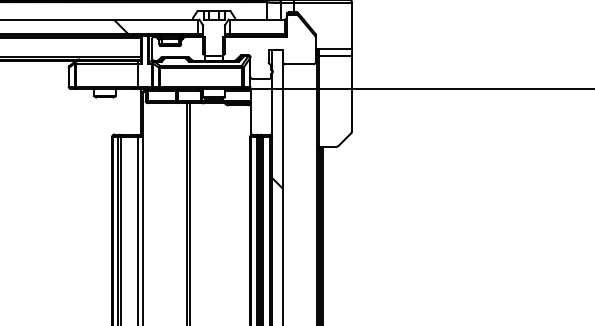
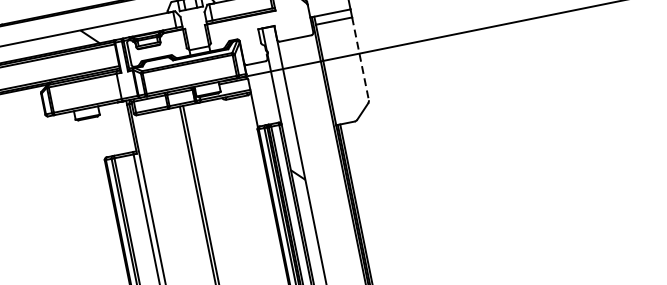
line: (352, 93) -> (360, 58), solid -> dashed

